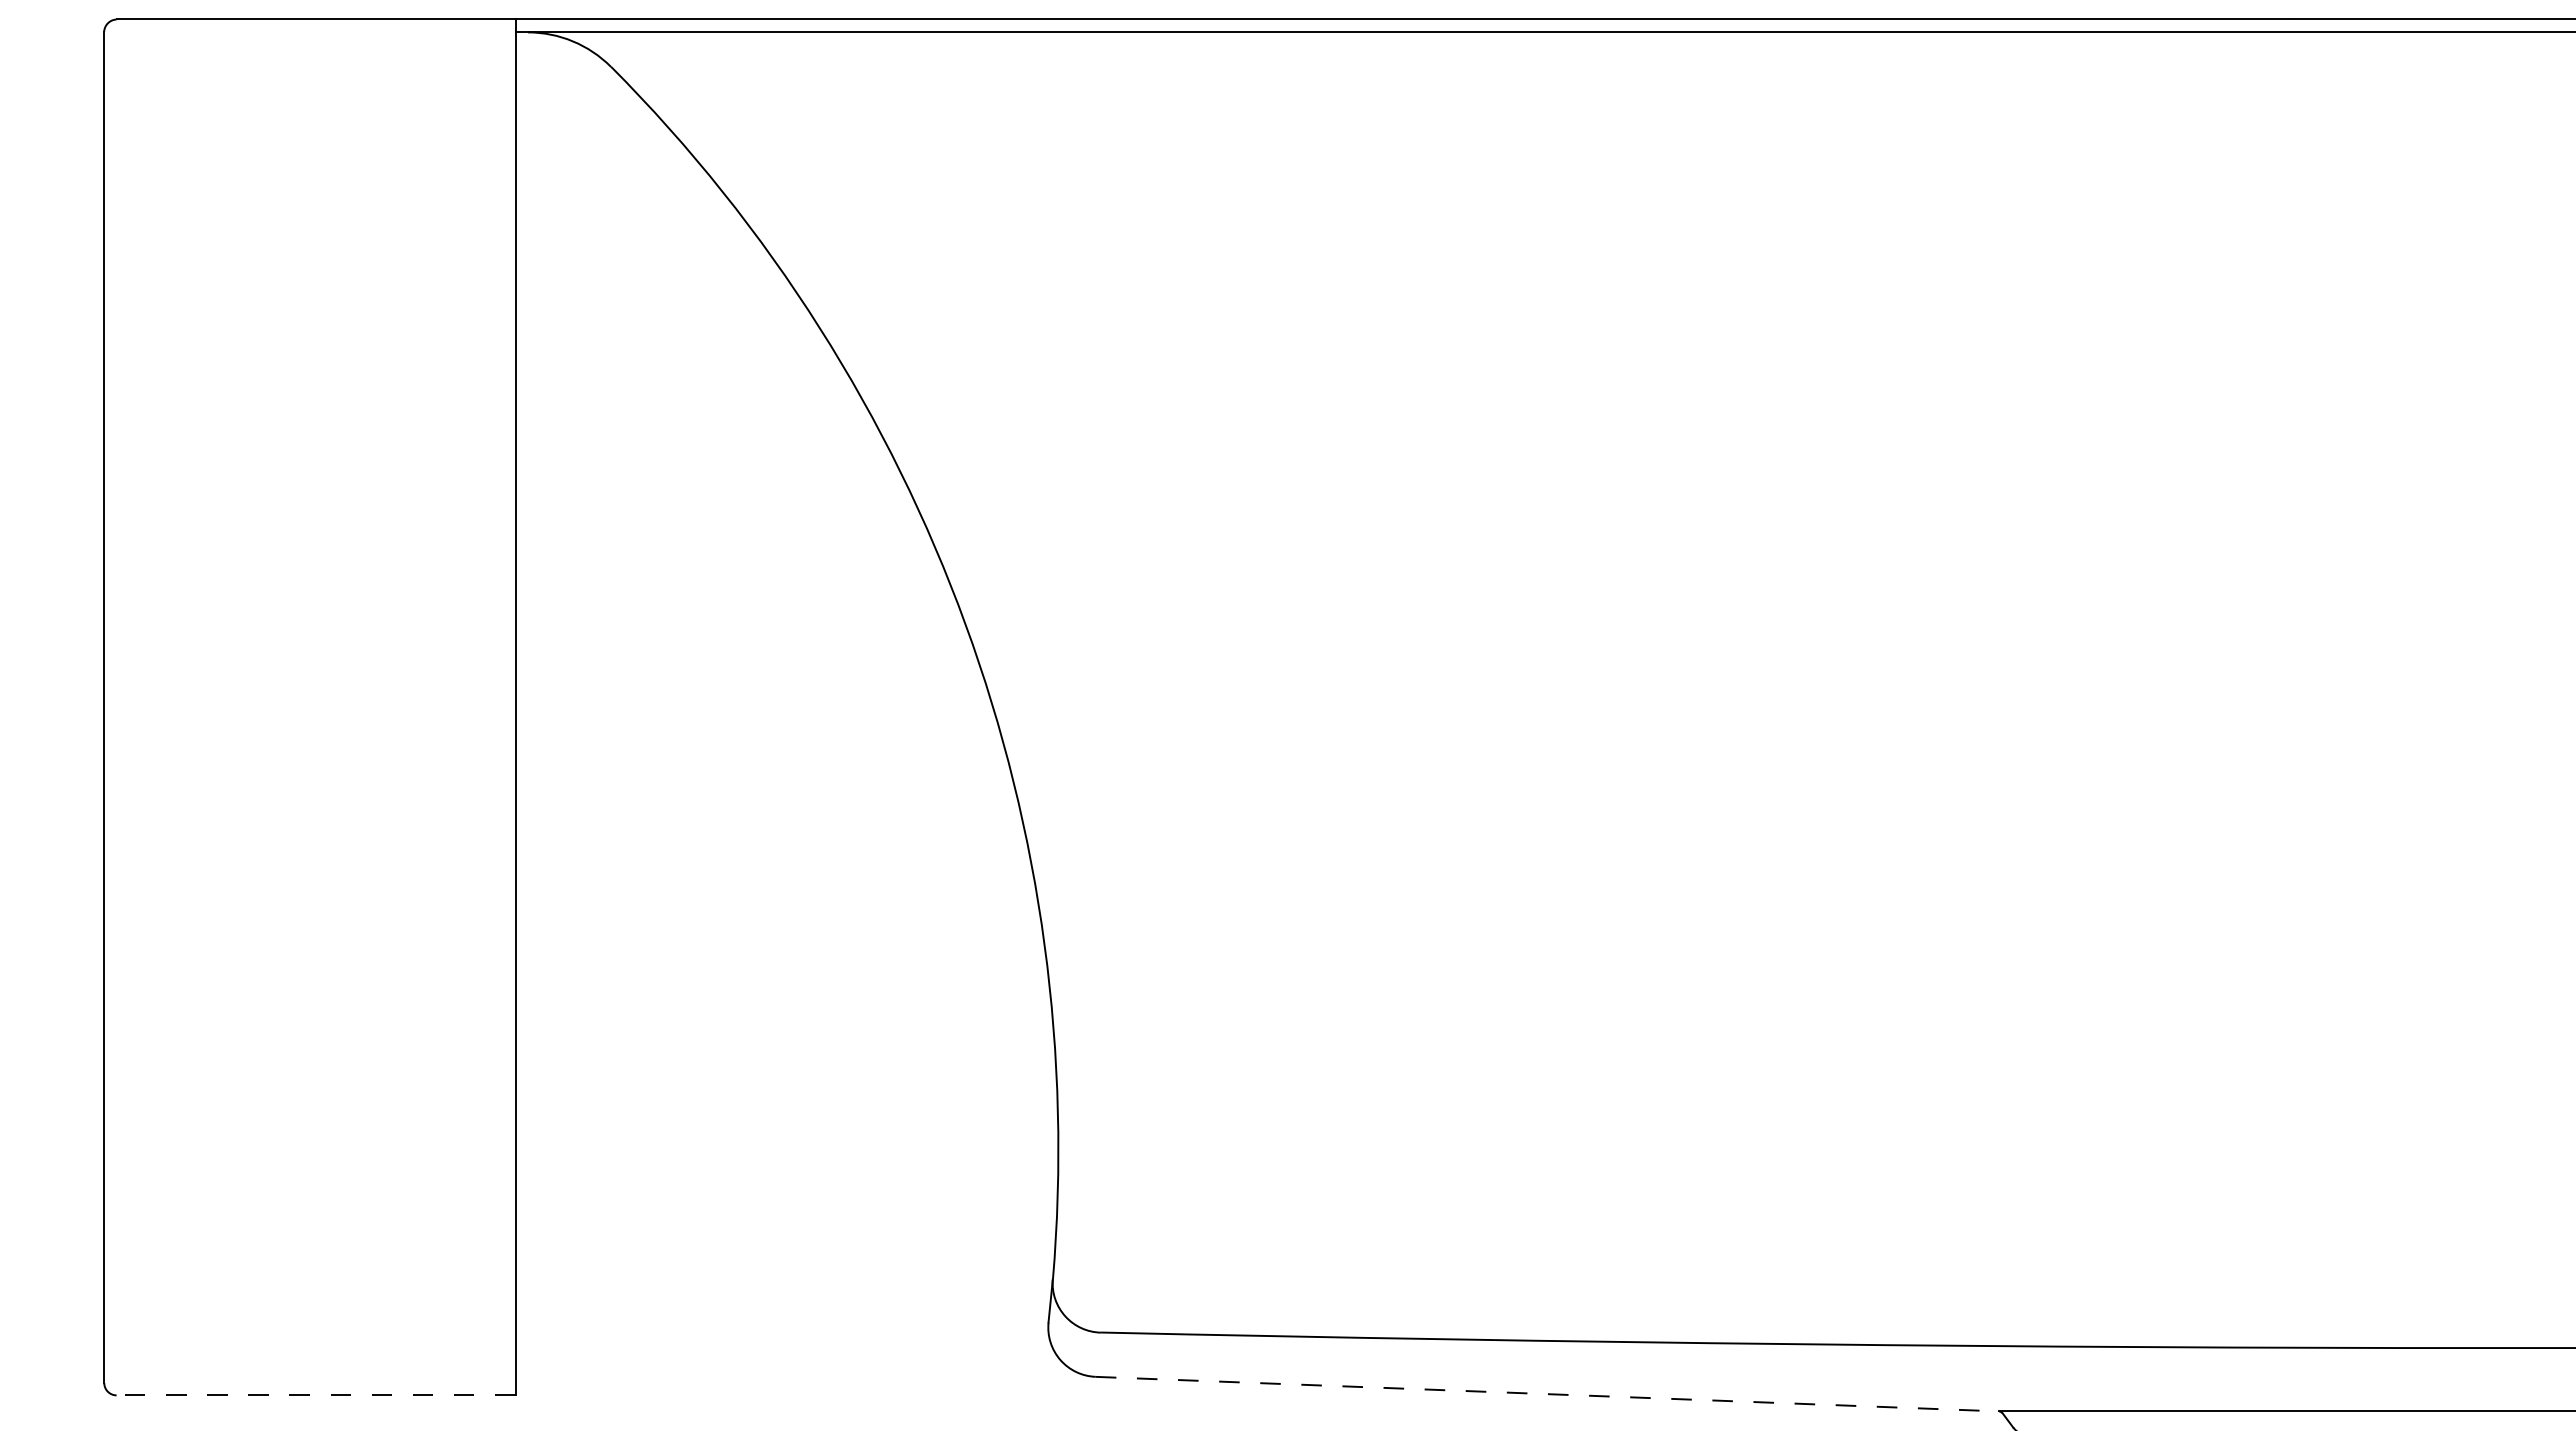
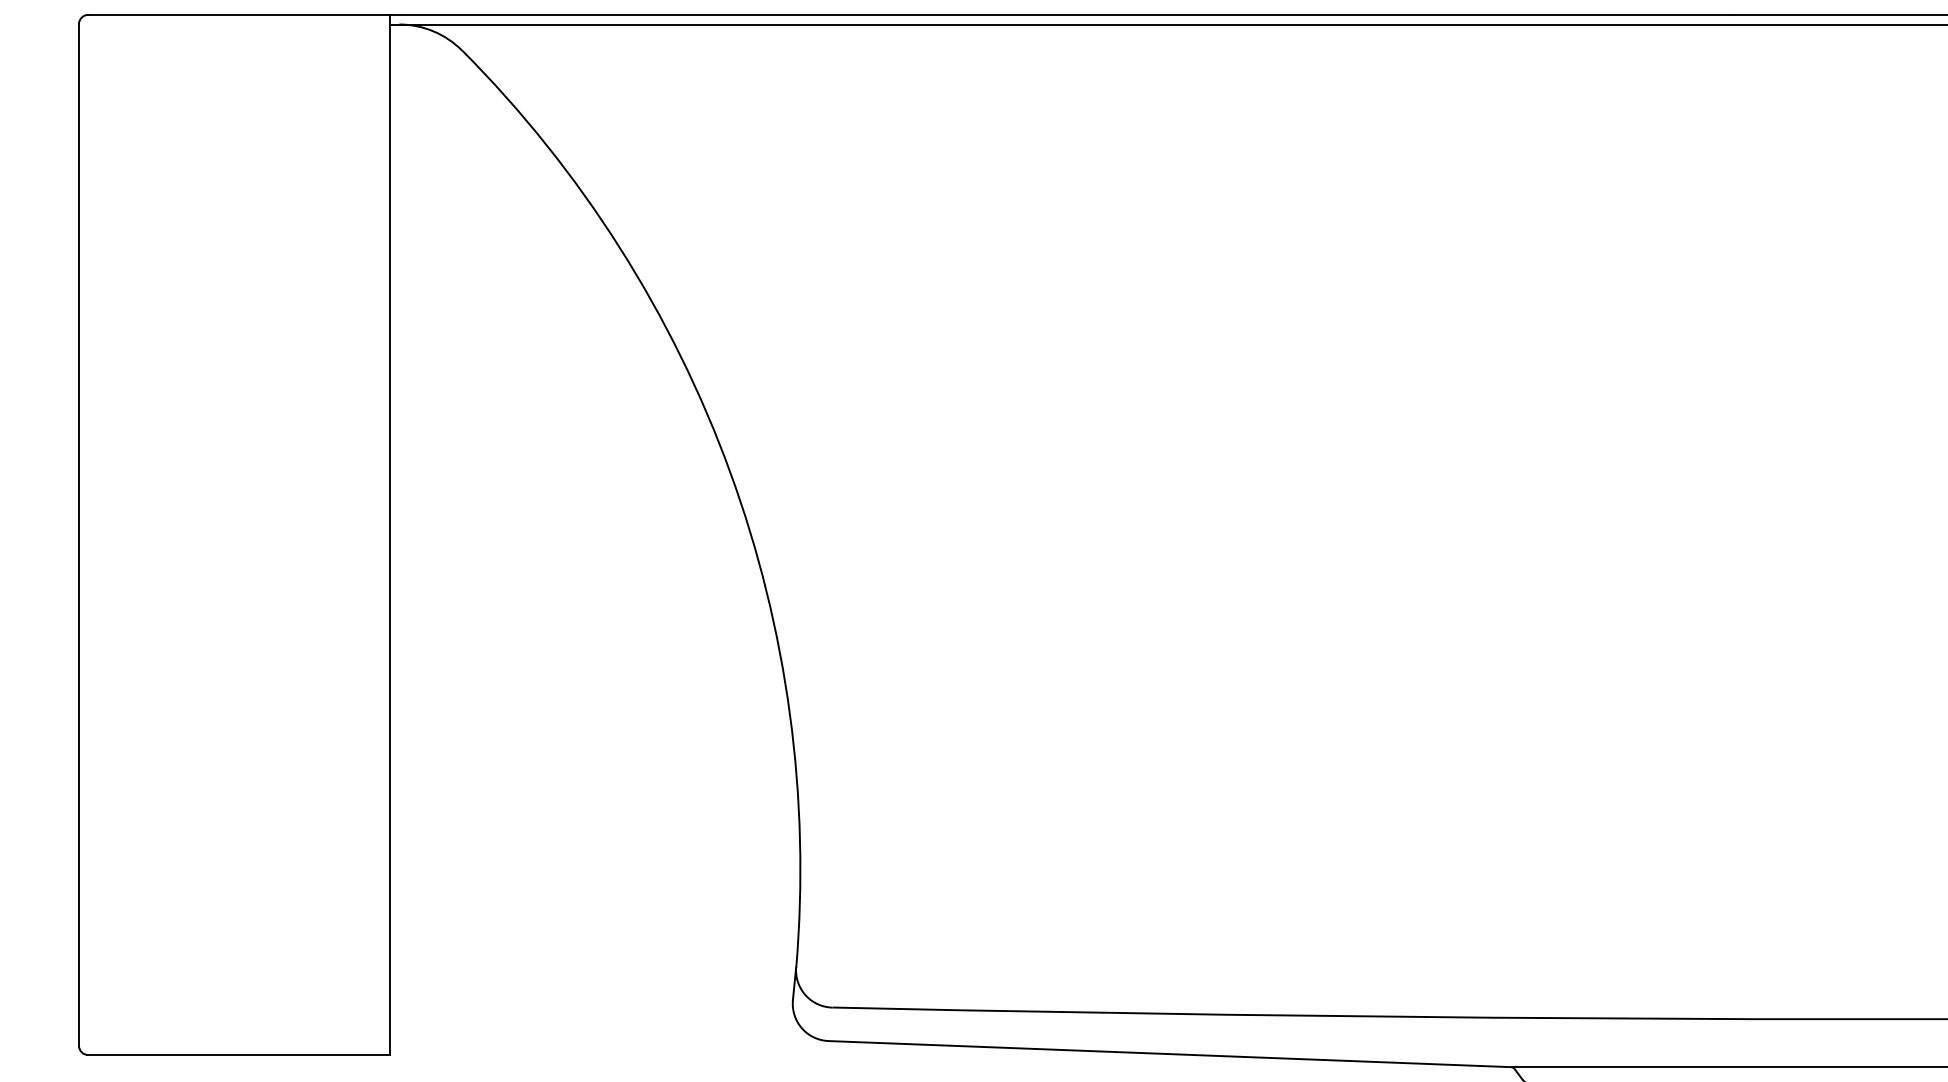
line: (1548, 1394) -> (1170, 1054), dashed -> solid
line: (316, 1395) -> (239, 1055), dashed -> solid

